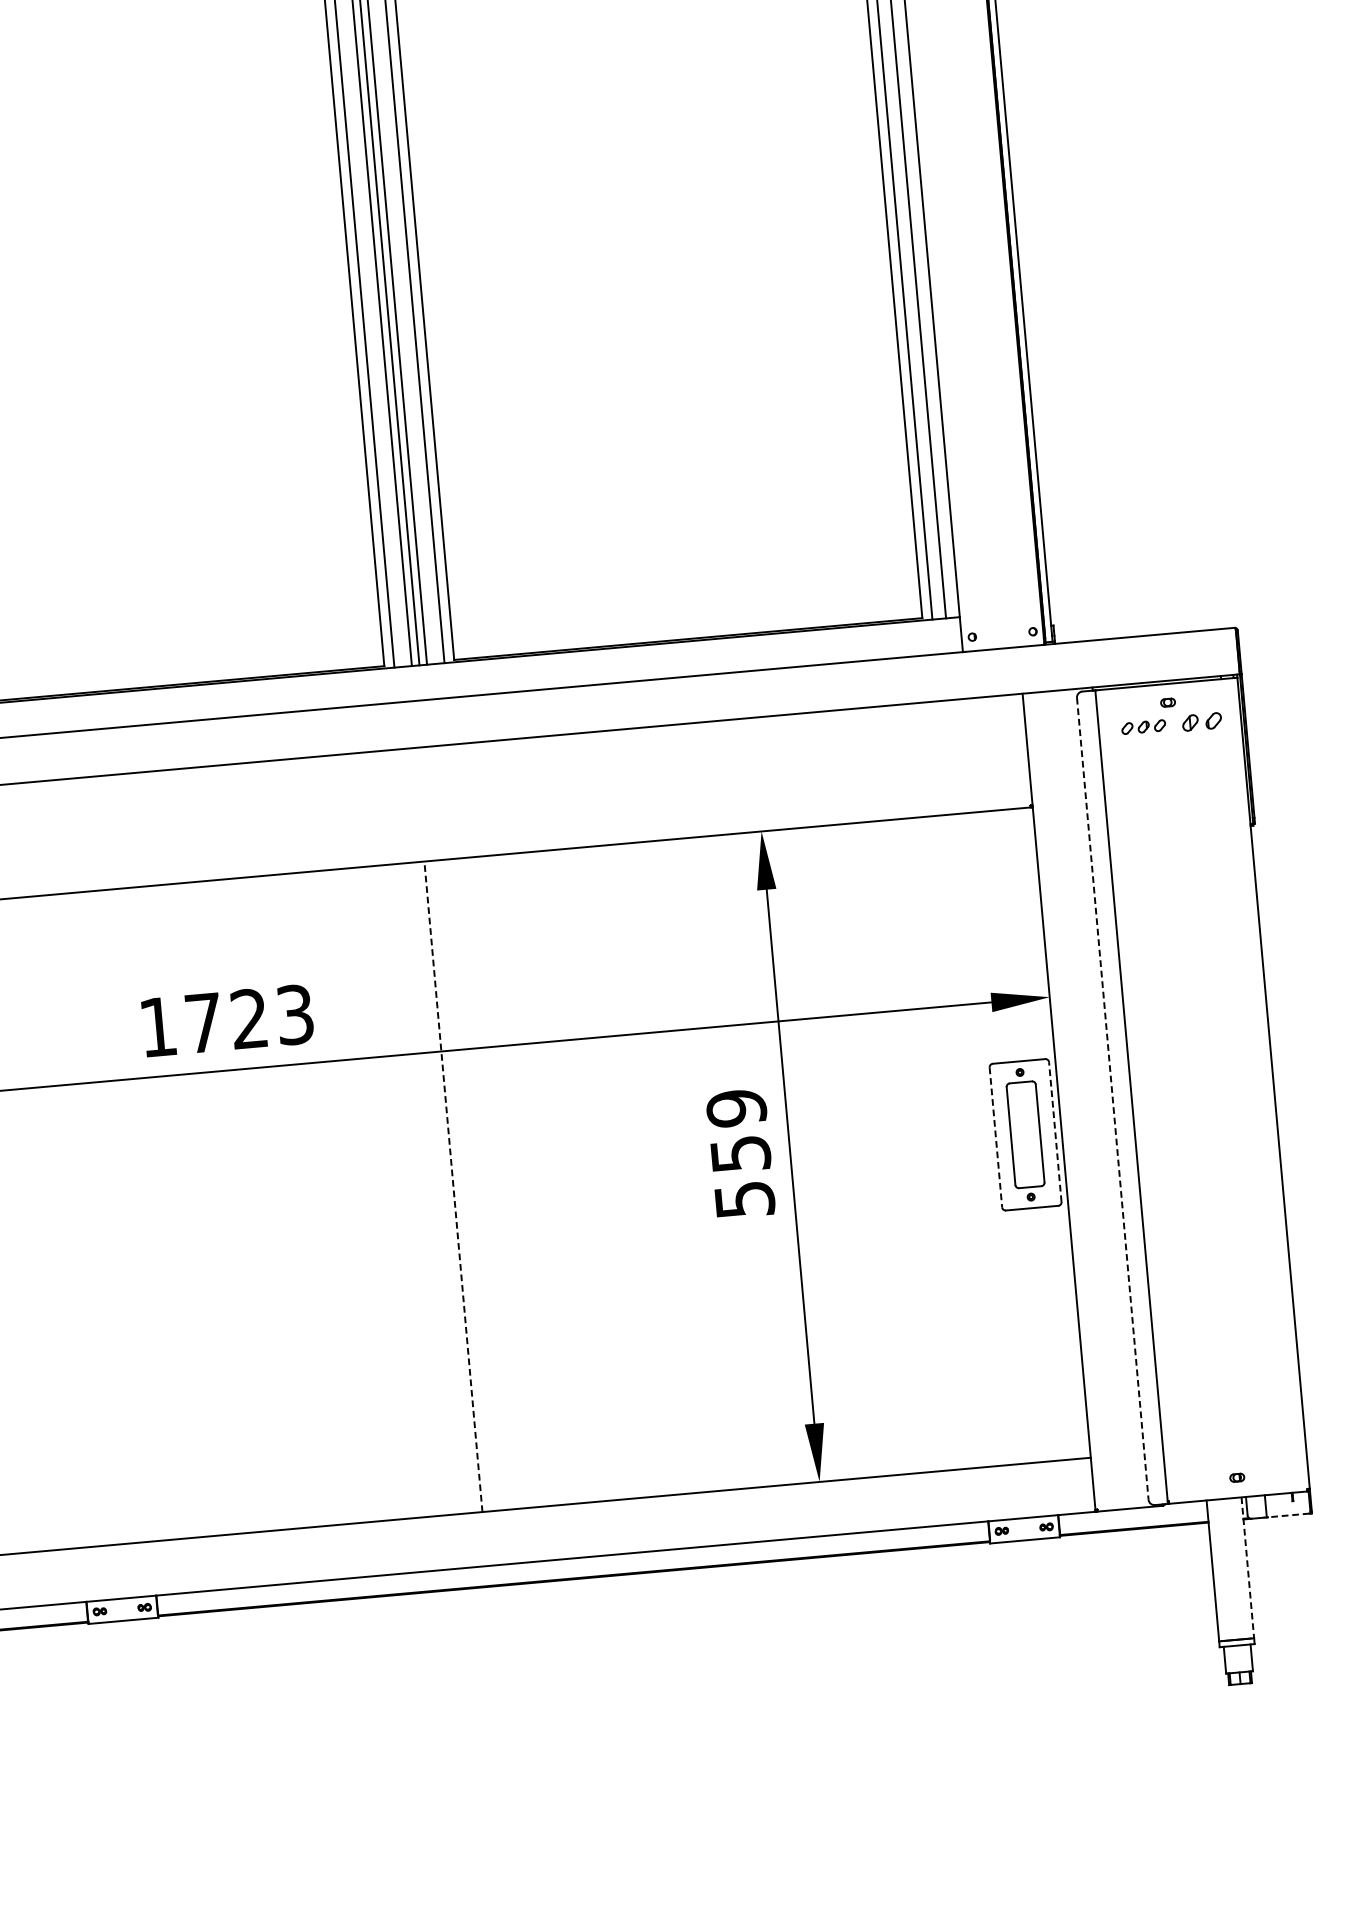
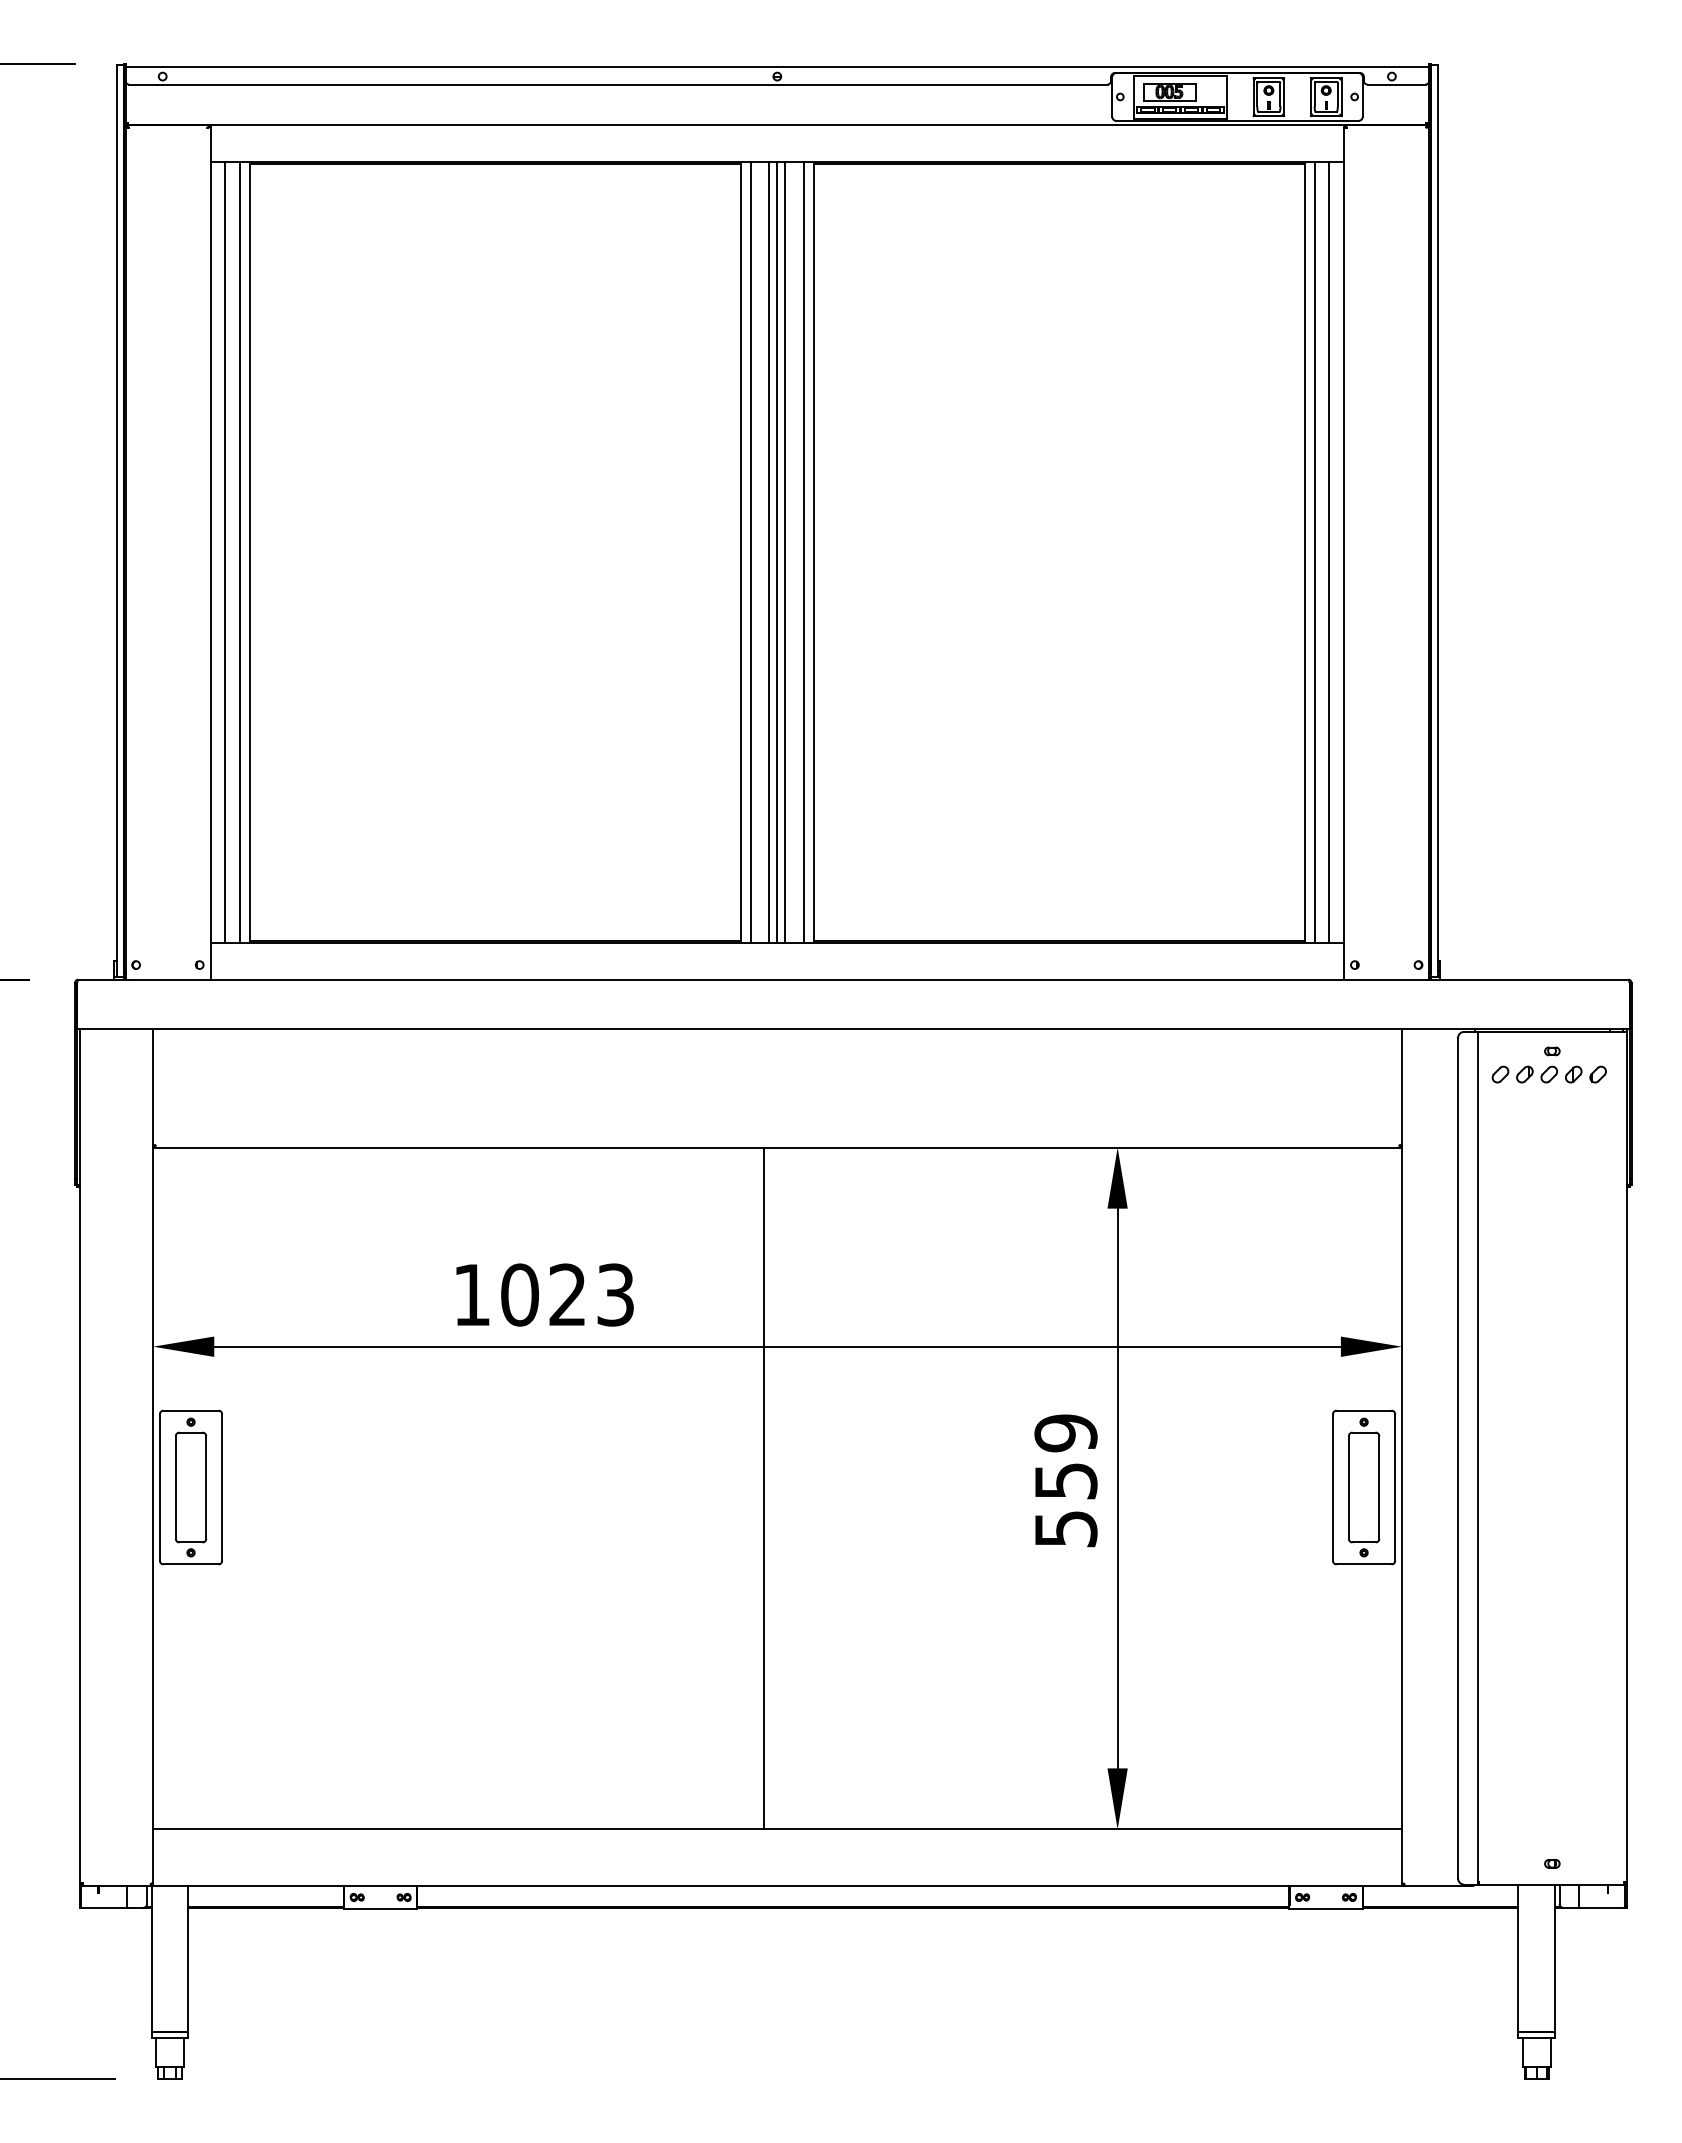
part: (1143, 727) -> (1524, 1074), size x1.43
text: (203, 1022) -> (519, 1294), 1723 -> 1023
line: (1113, 1099) -> (1458, 1458), dashed -> solid
line: (1055, 1132) -> (1395, 1487), dashed -> solid
line: (995, 1138) -> (1332, 1488), dashed -> solid
line: (453, 1186) -> (764, 1488), dashed -> solid
line: (1288, 1515) -> (1602, 1907), dashed -> solid
line: (1248, 1567) -> (1555, 1958), dashed -> solid

